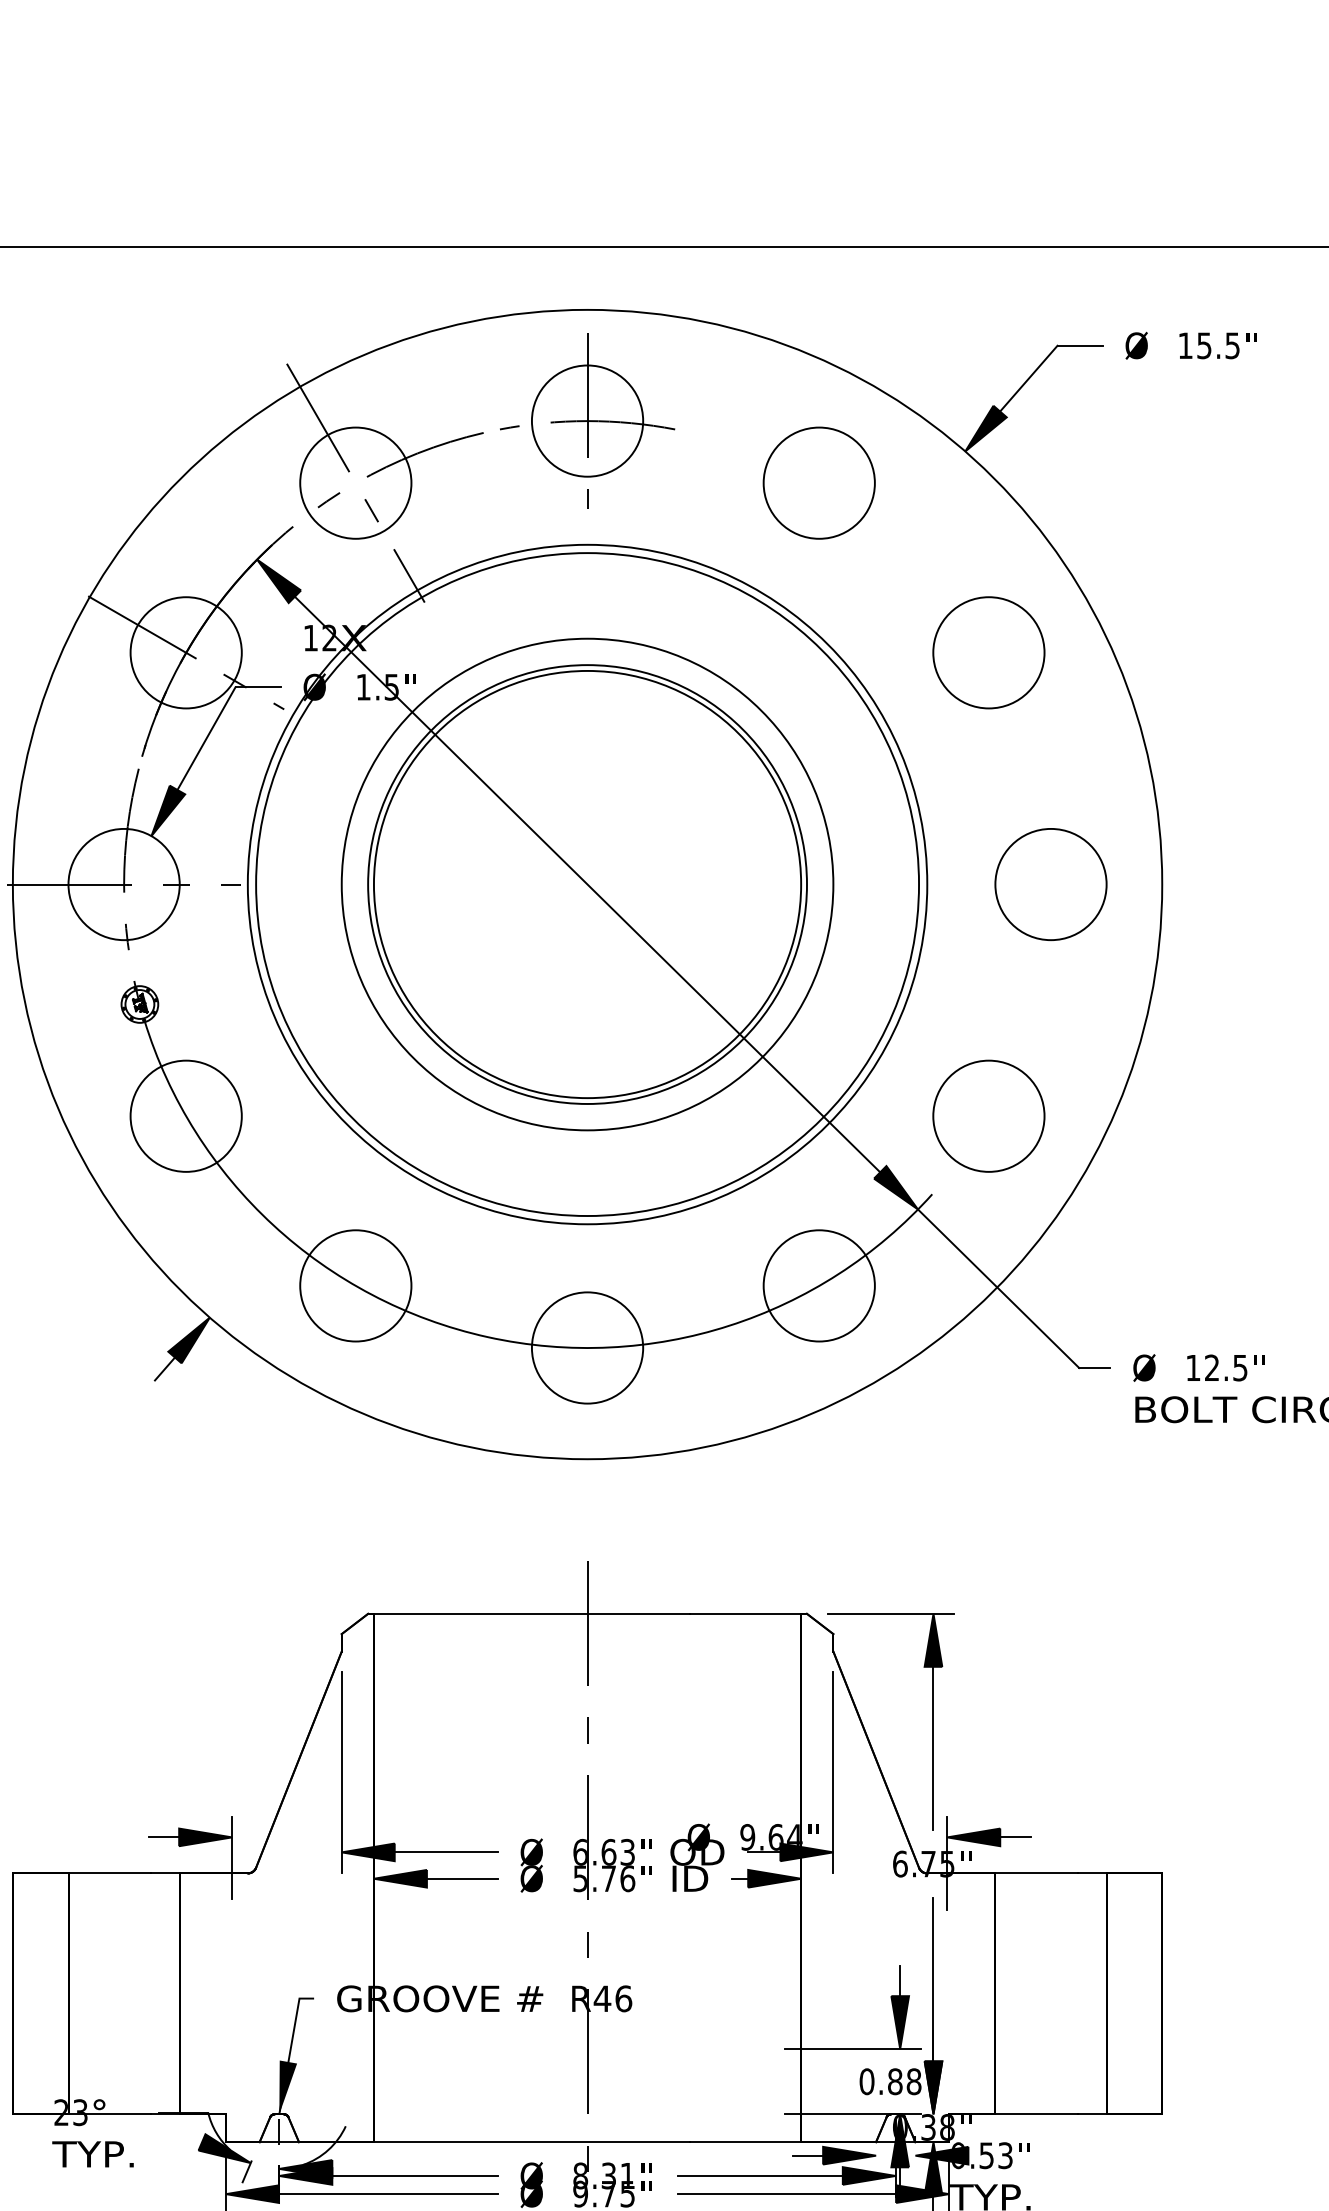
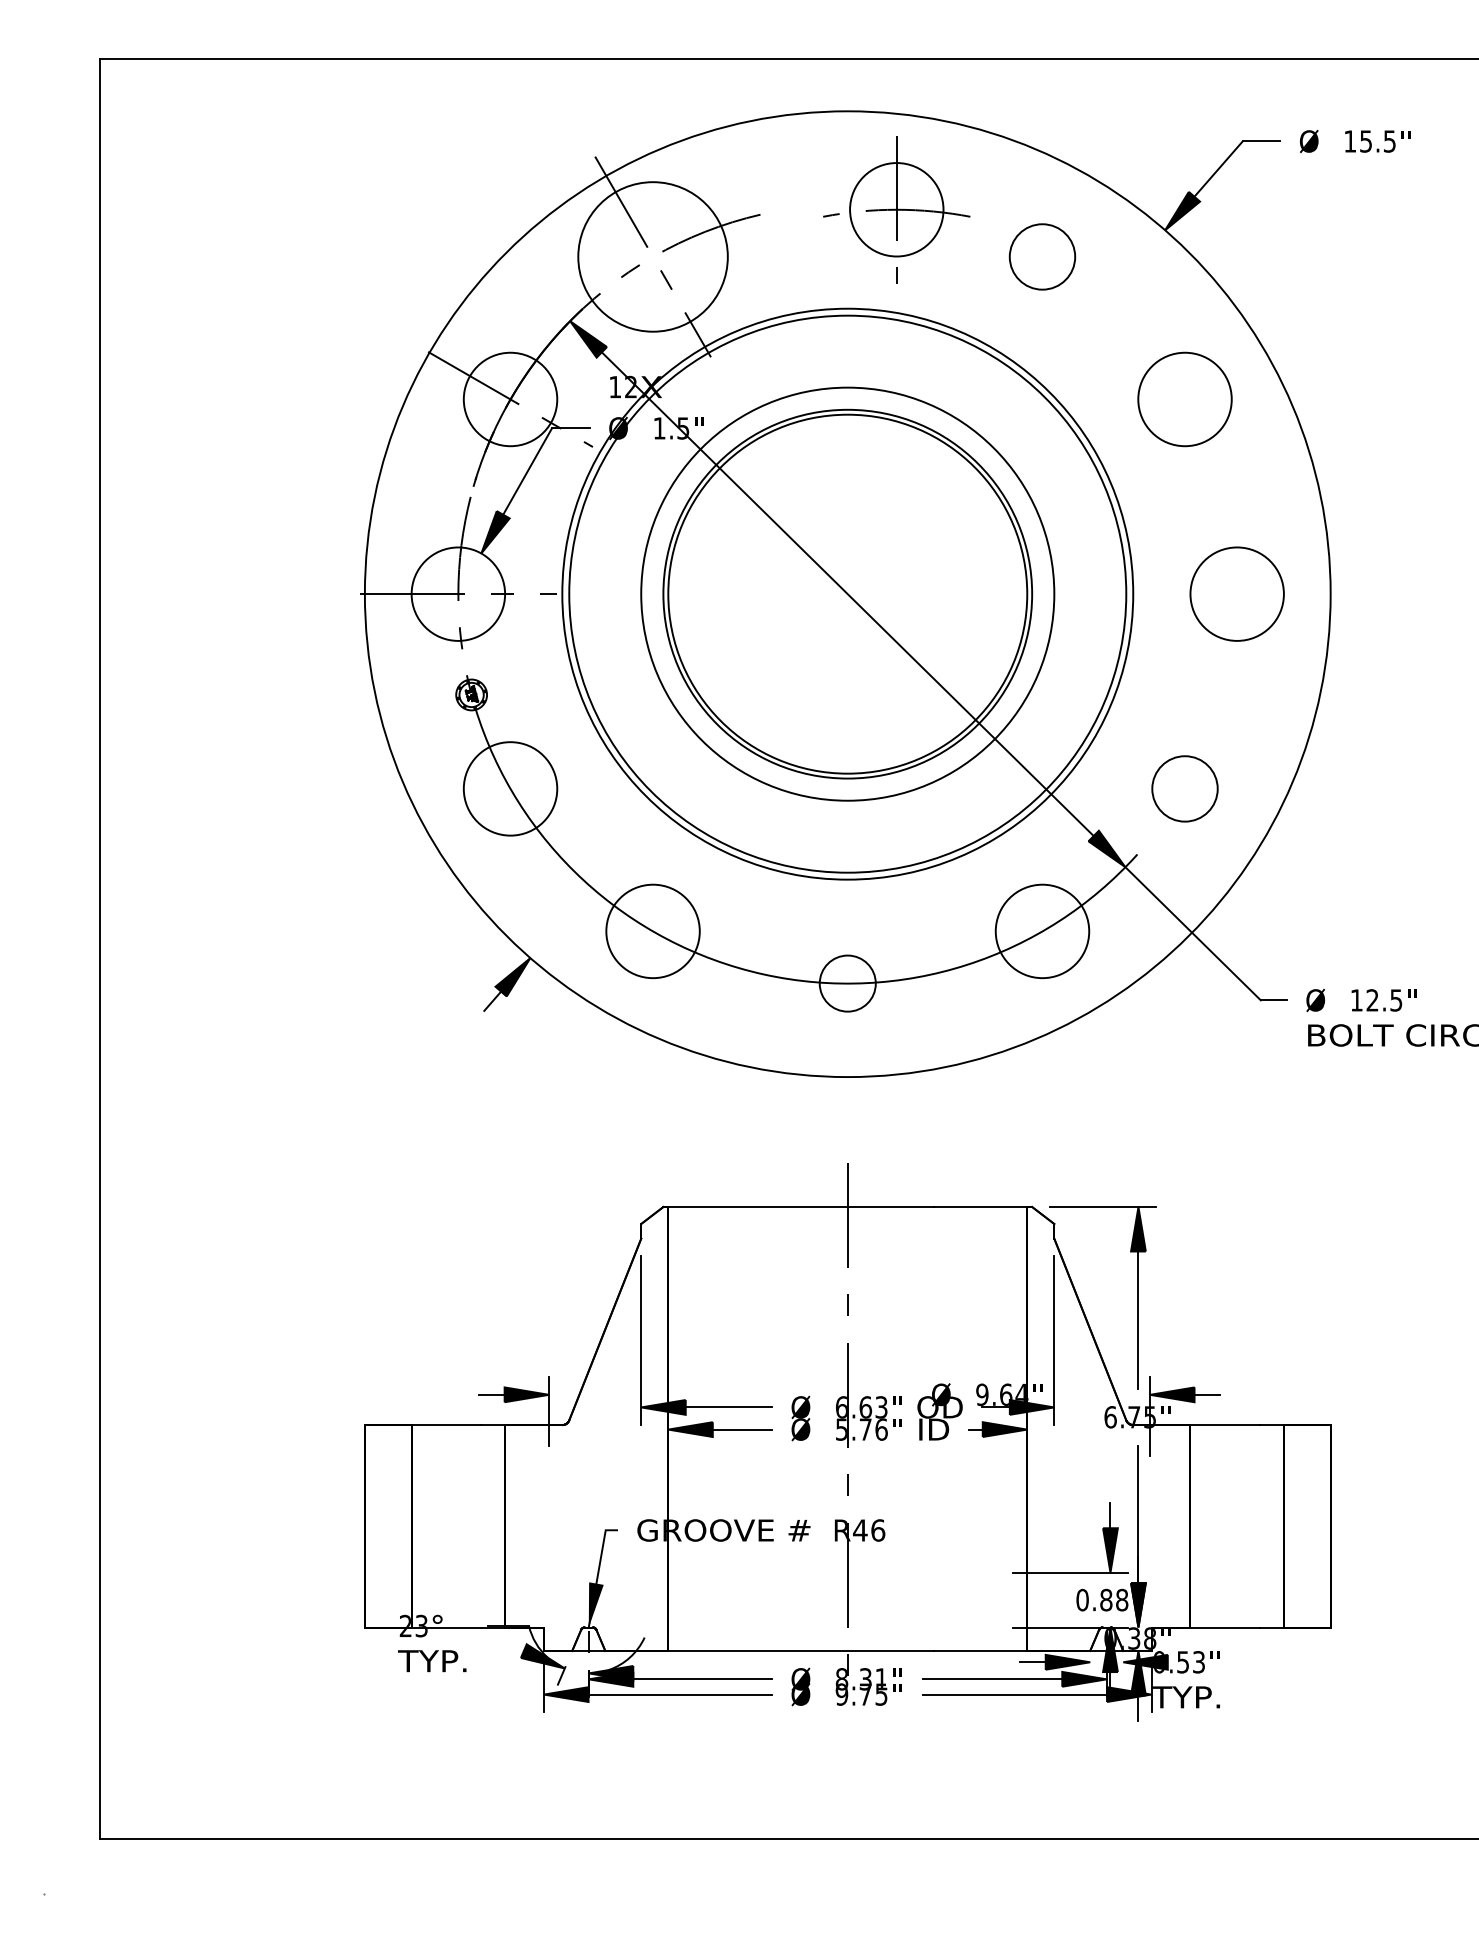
part: (587, 420) -> (896, 209), moved
circle: (355, 482) -> (652, 256), size x1.6
circle: (819, 482) -> (1042, 256), size x0.7
circle: (988, 1115) -> (1184, 788), size x0.7
circle: (587, 1347) -> (847, 983), size x0.6

